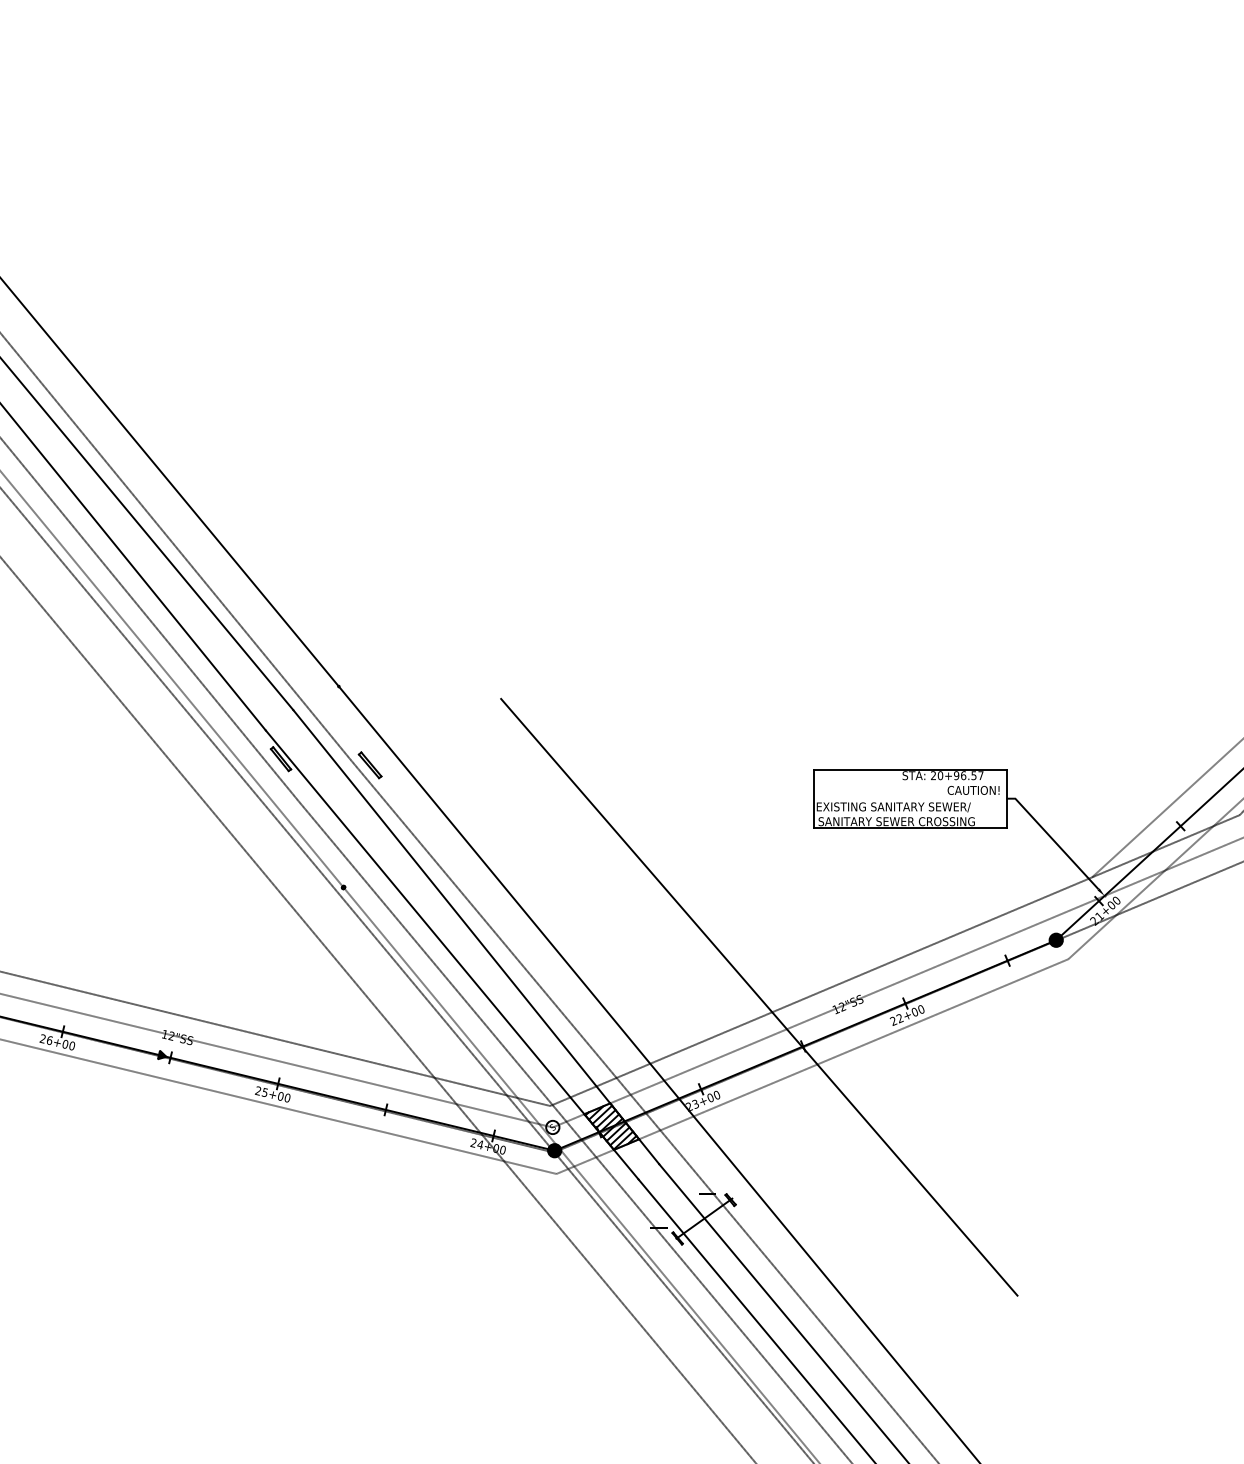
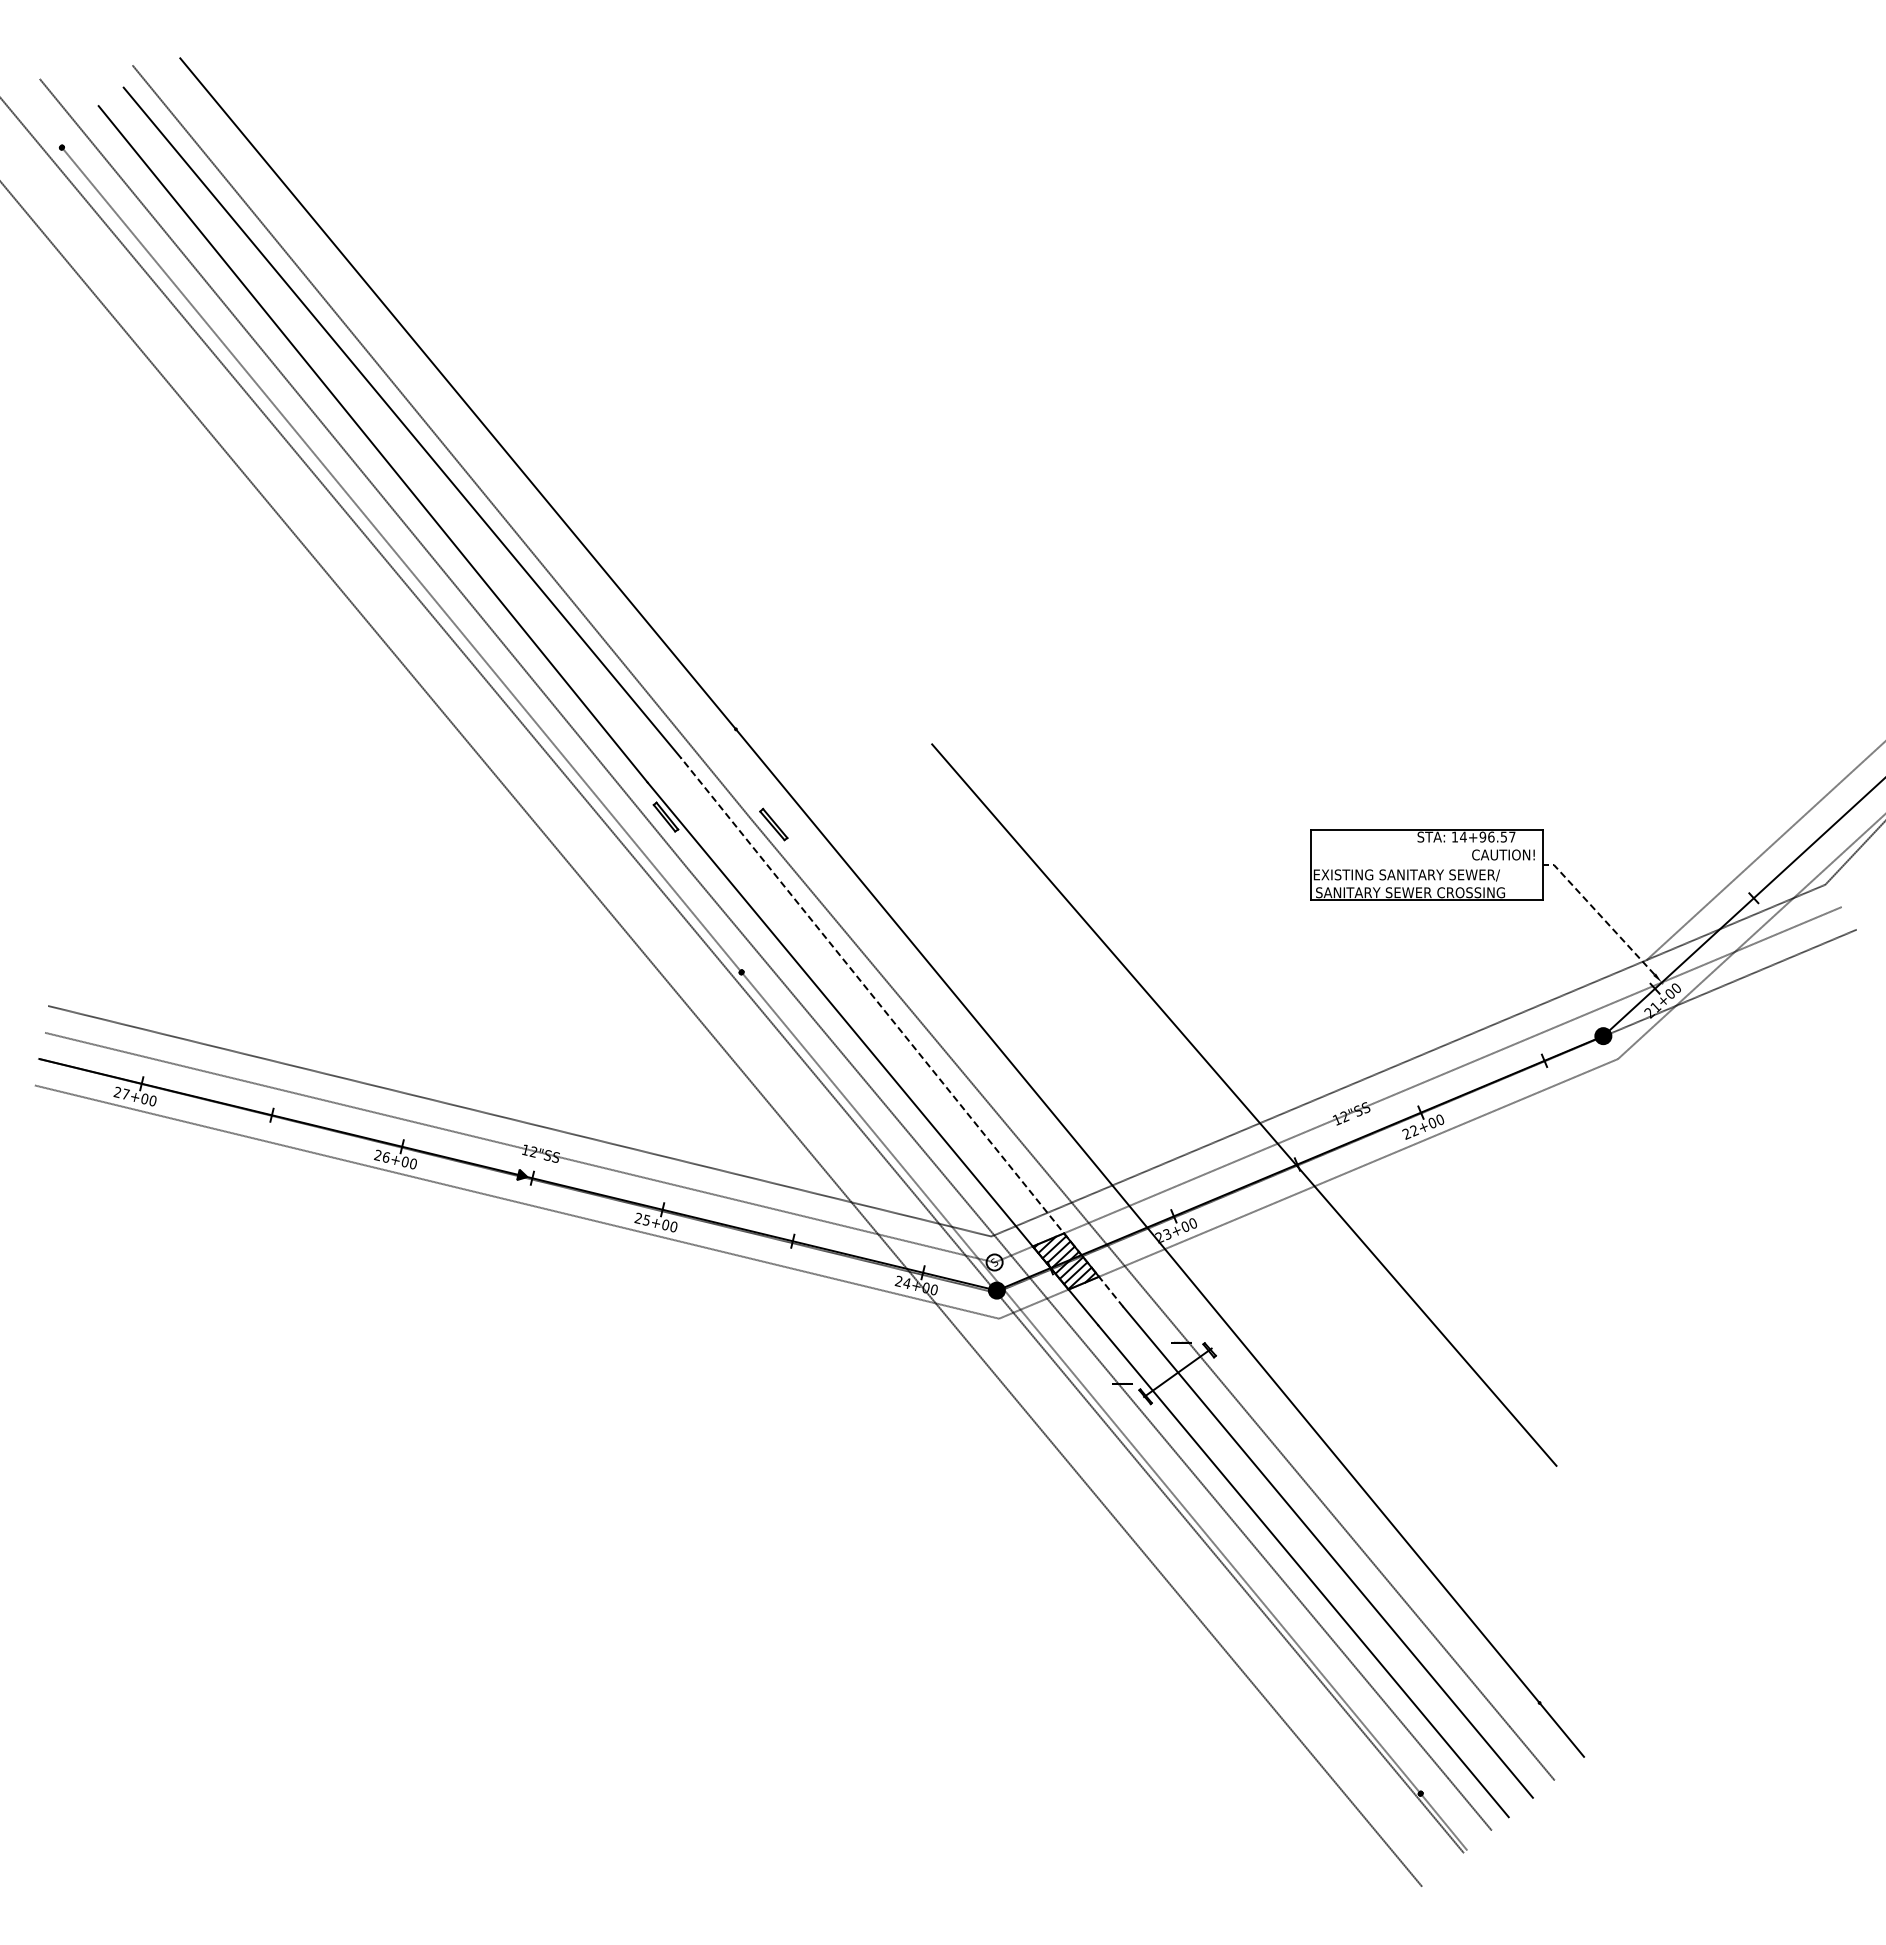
text: (936, 775) -> (1458, 836), 20+96.57 -> 14+96.57
line: (1053, 840) -> (1599, 915), solid -> dashed
line: (476, 937) -> (902, 1032), solid -> dashed

